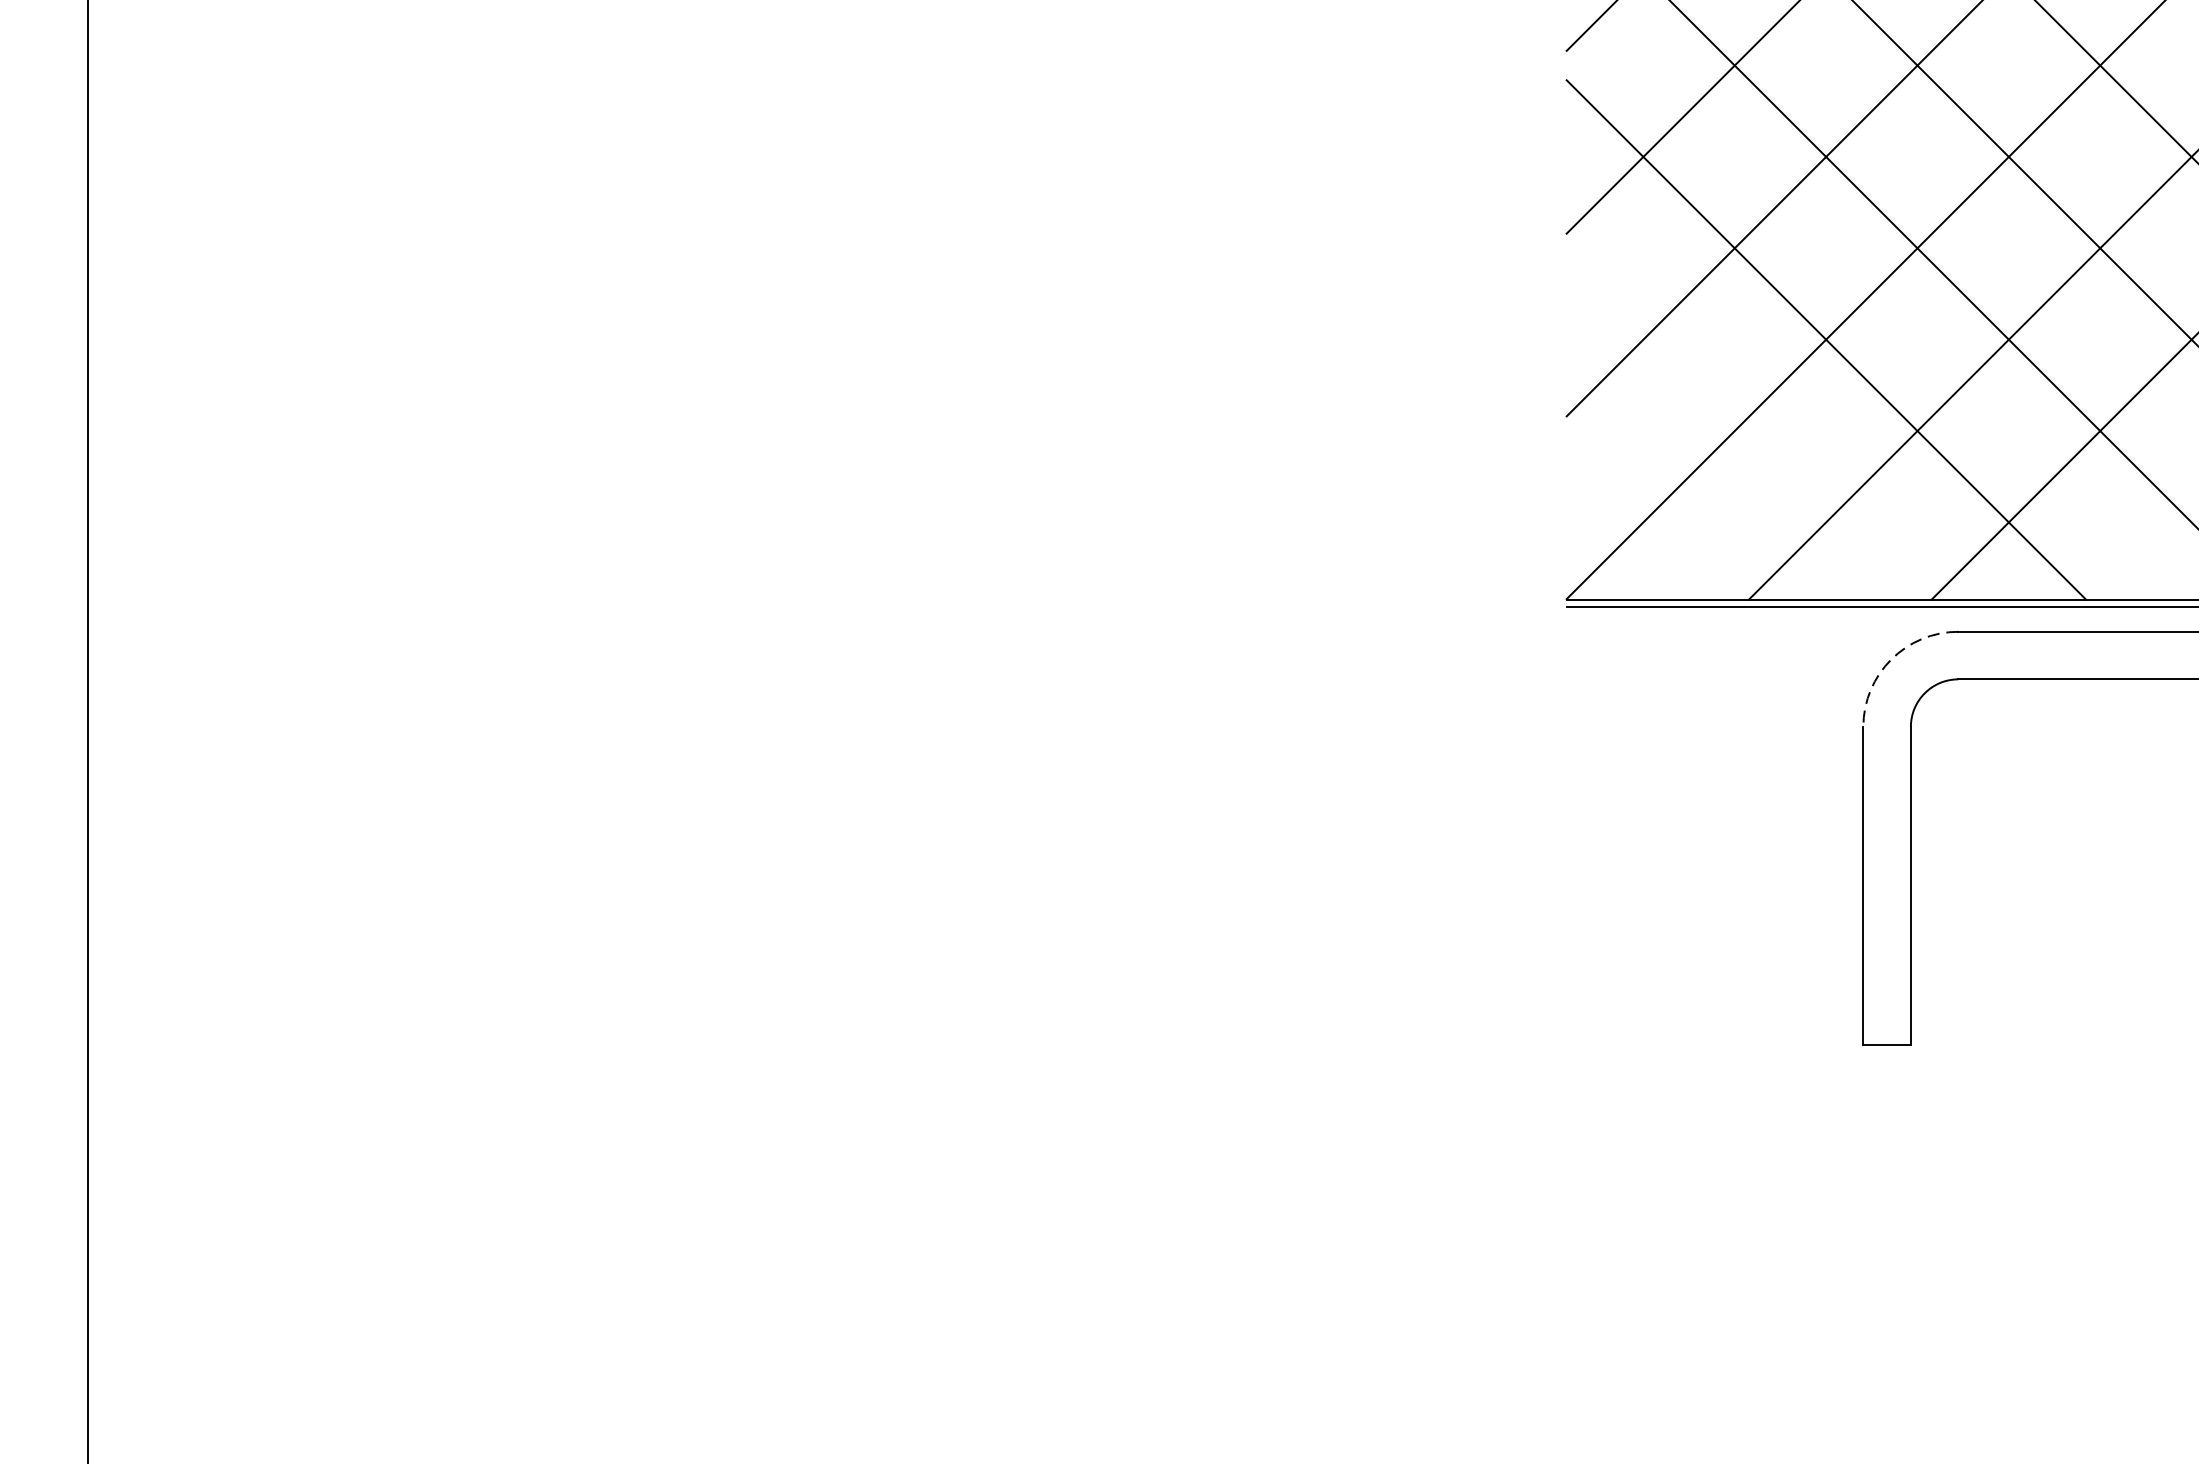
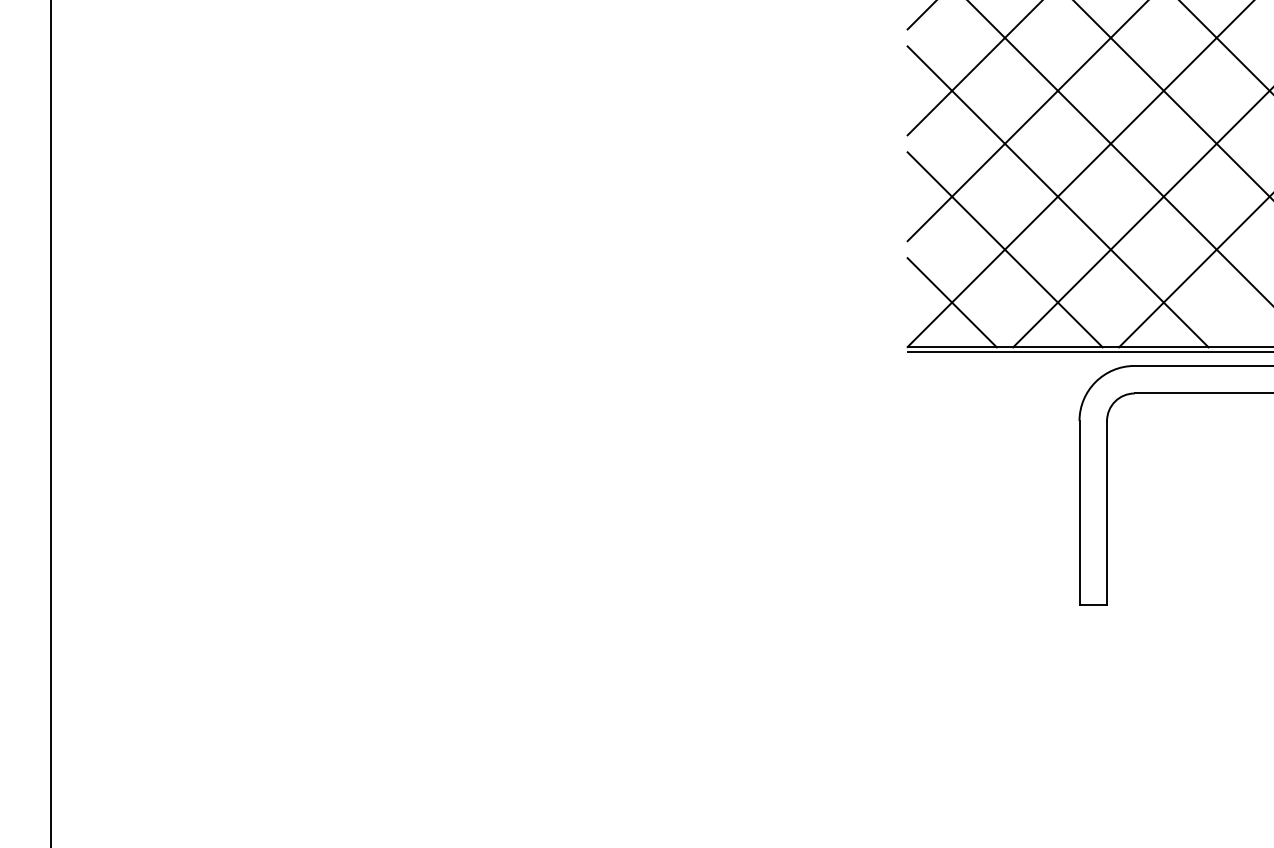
line: (1733, 430) -> (1004, 249), added
line: (1642, 522) -> (951, 302), added
arc: (1890, 660) -> (1095, 382), dashed -> solid

